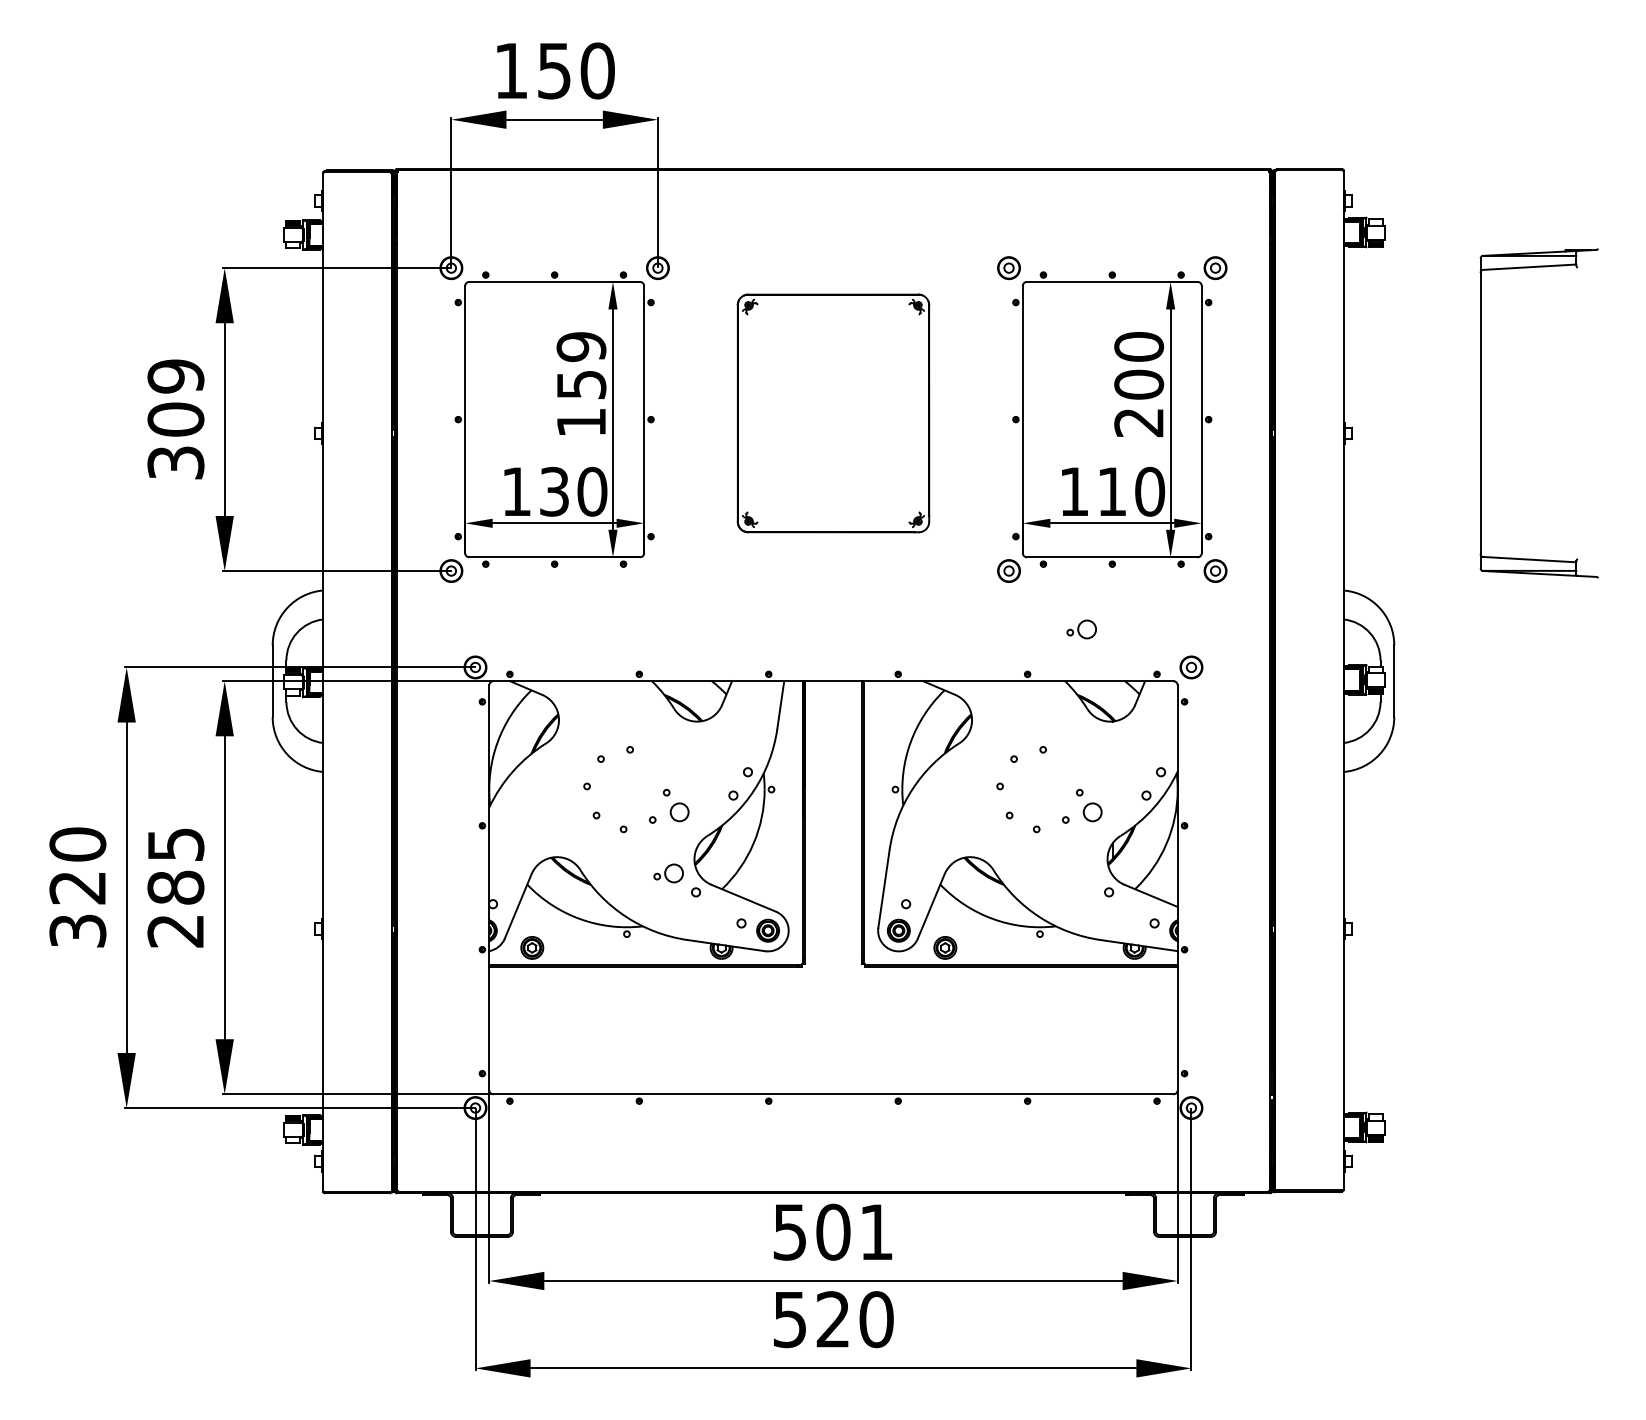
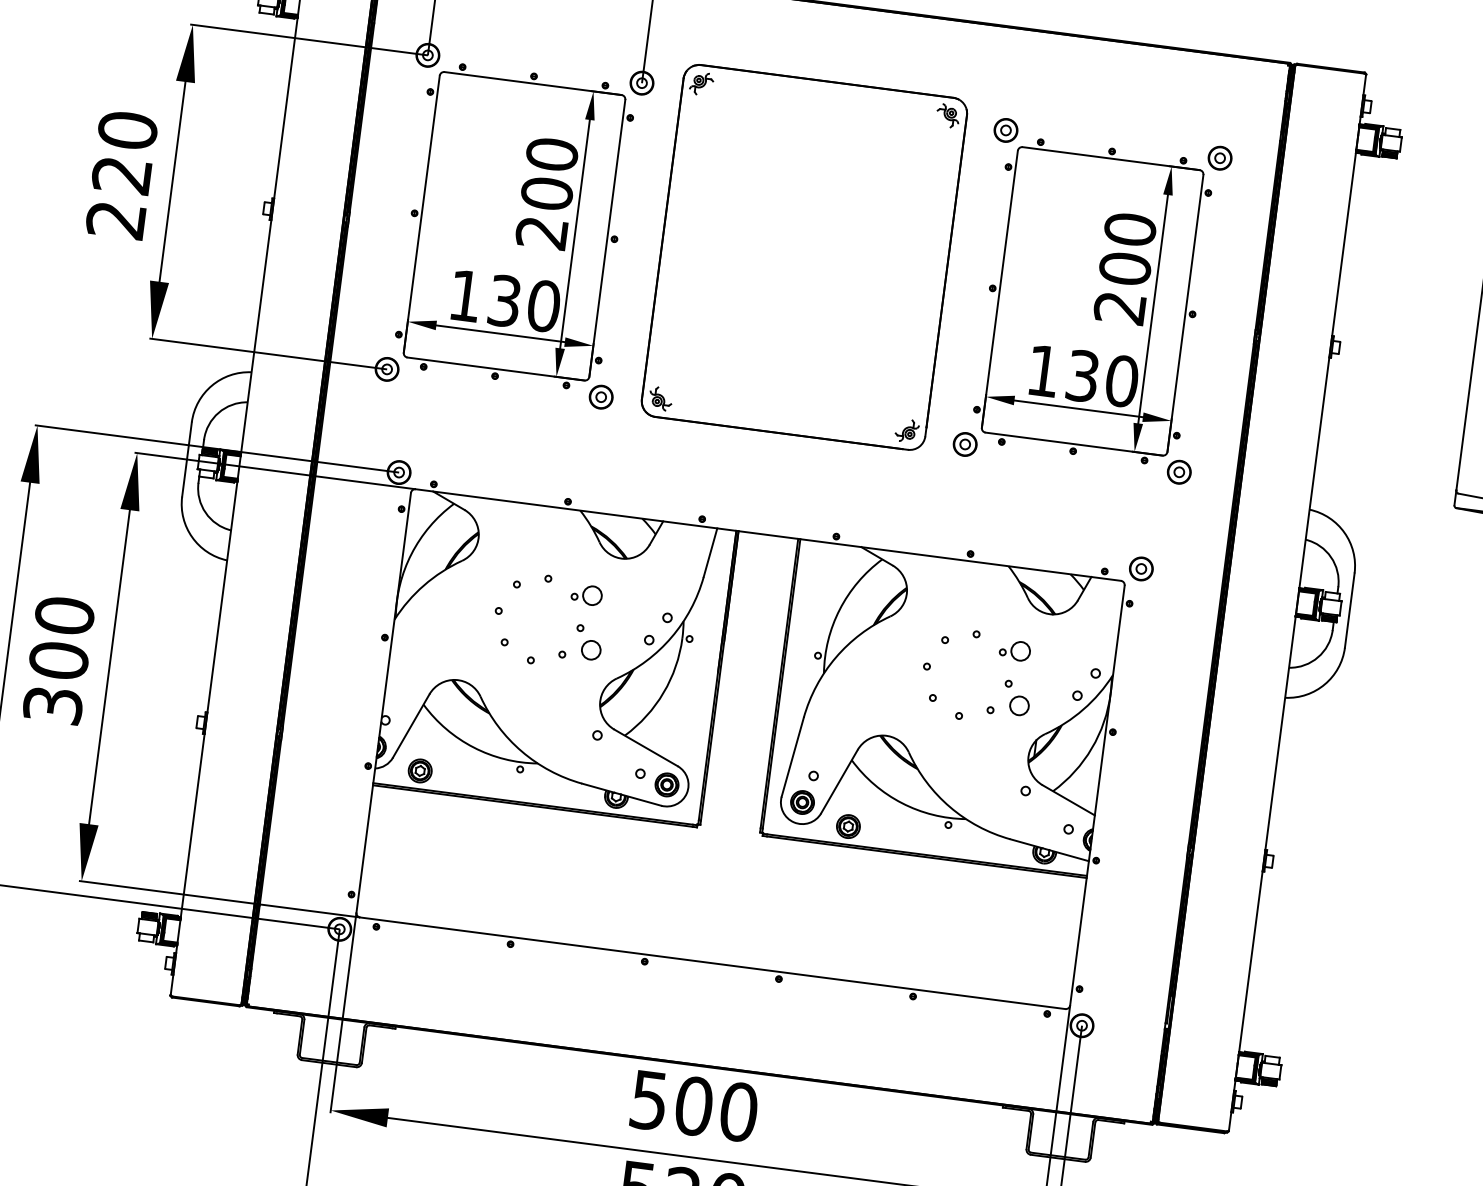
text: (581, 384) -> (547, 193), 159 -> 200
part: (833, 413) -> (804, 257), size x1.43
text: (175, 419) -> (121, 175), 309 -> 220
text: (1112, 491) -> (1083, 375), 110 -> 130
part: (657, 570) -> (600, 396), added
part: (1081, 629) -> (1014, 650), moved
part: (668, 873) -> (586, 595), moved
text: (175, 887) -> (58, 660), 285 -> 300
text: (876, 1231) -> (738, 1111), 501 -> 500

